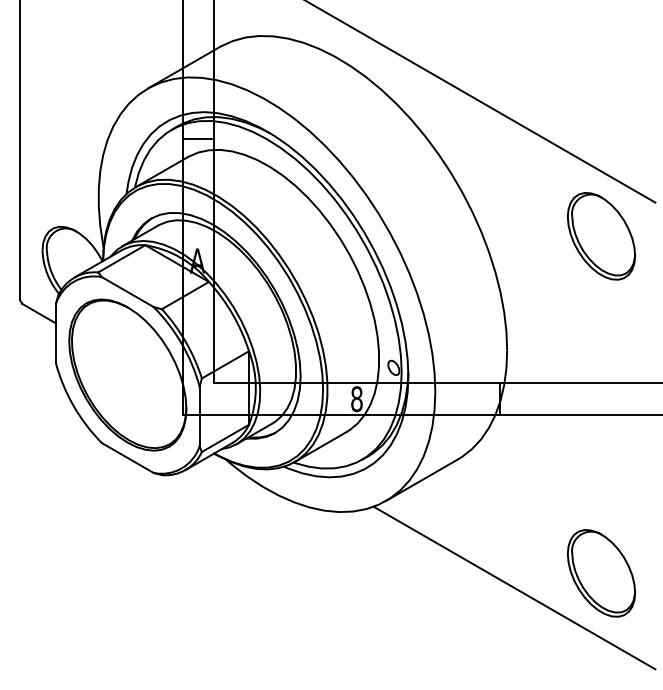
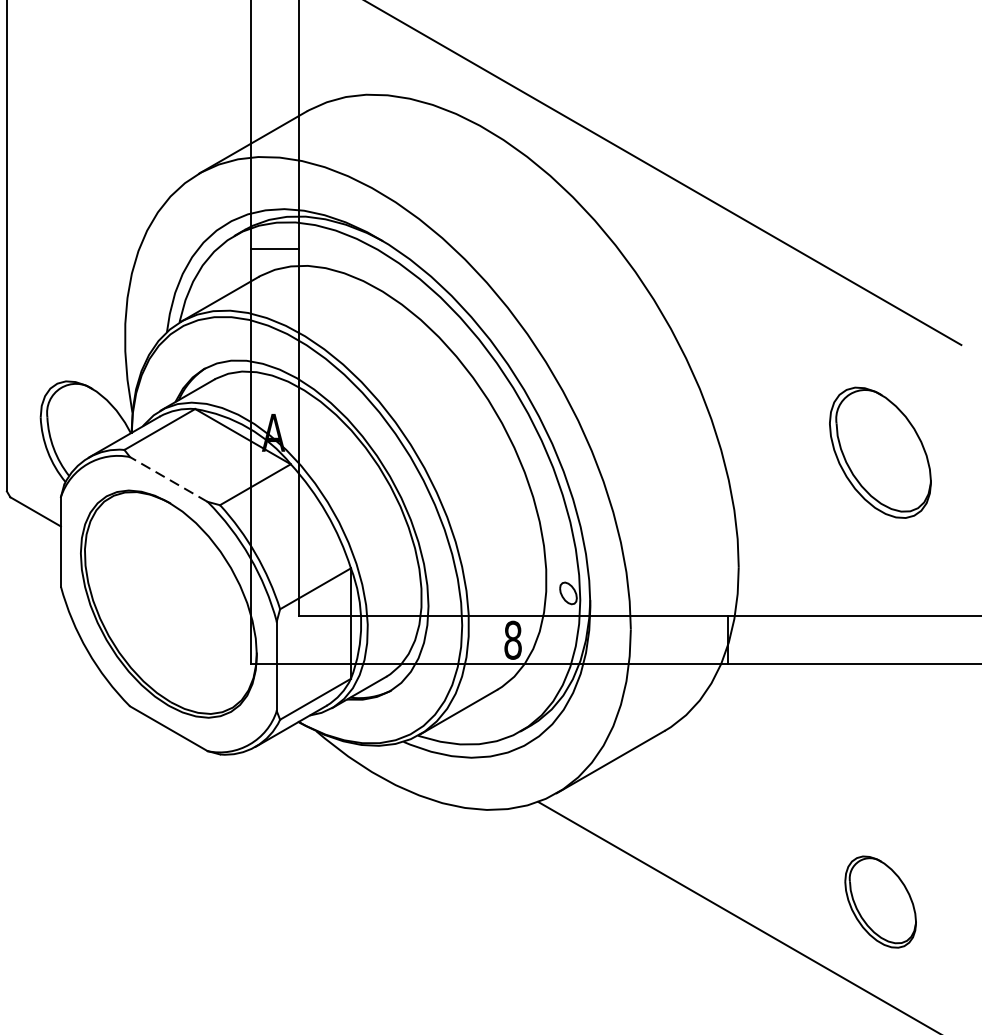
part: (601, 236) -> (880, 453), moved
line: (127, 292) -> (168, 480), solid -> dashed
part: (601, 573) -> (880, 902), size x0.7

